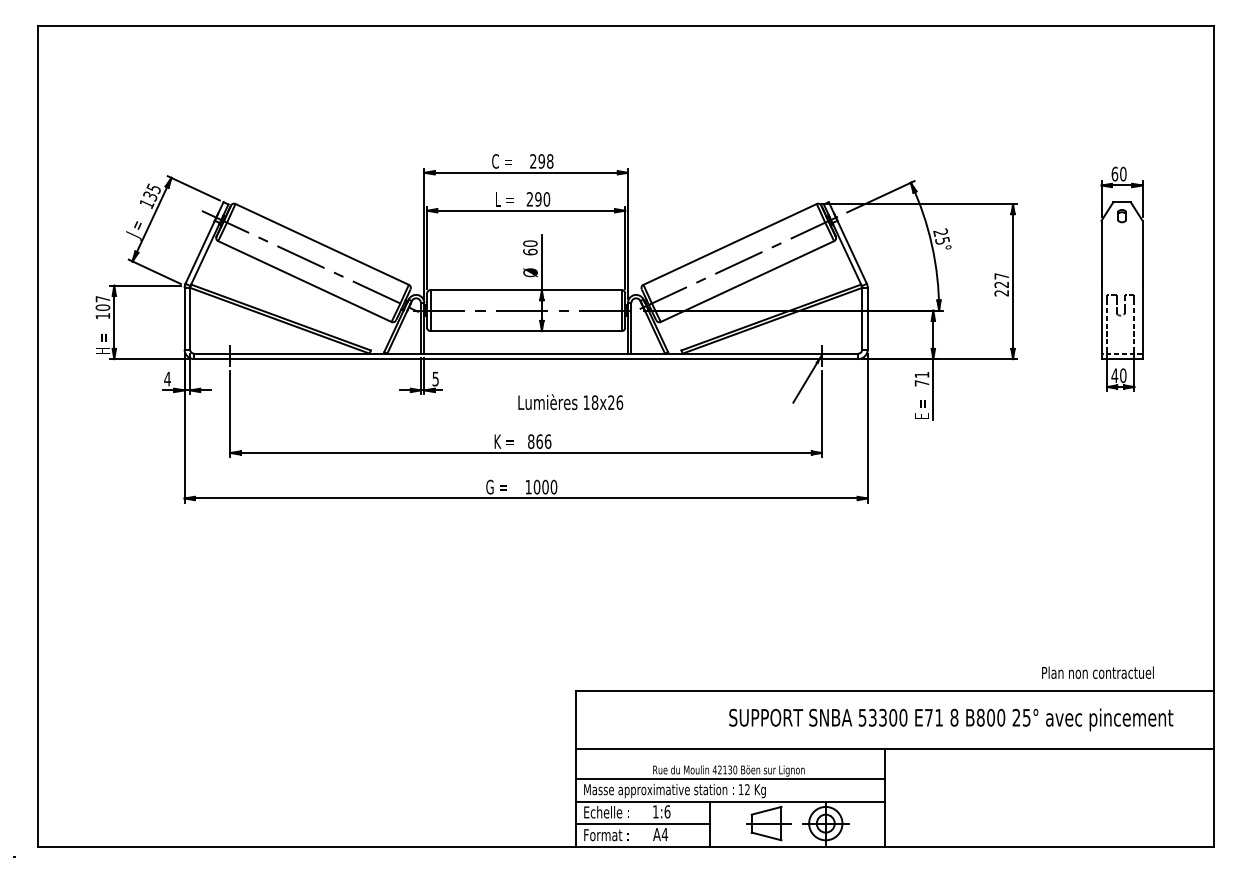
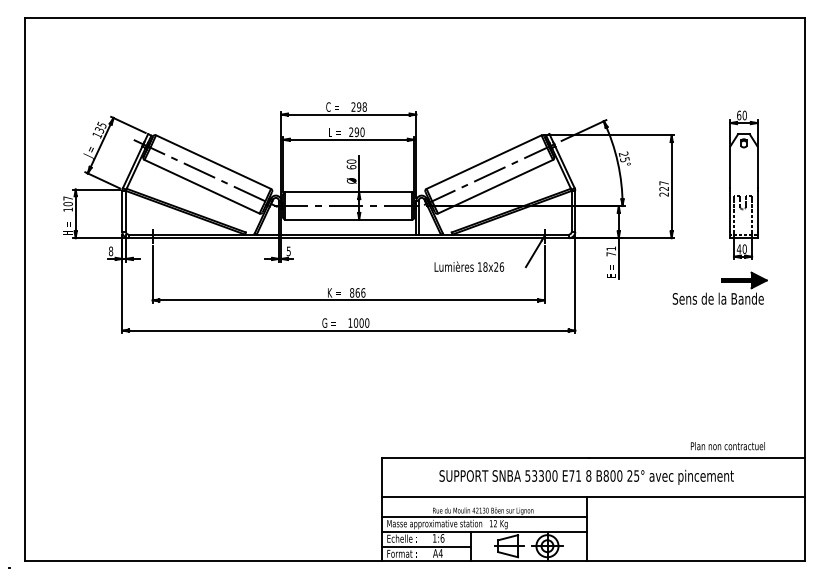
text: (166, 379) -> (110, 251), 4 -> 8
text: (570, 401) -> (469, 266), moved
part: (1085, 433) -> (719, 287), added
text: (950, 718) -> (586, 476), moved

